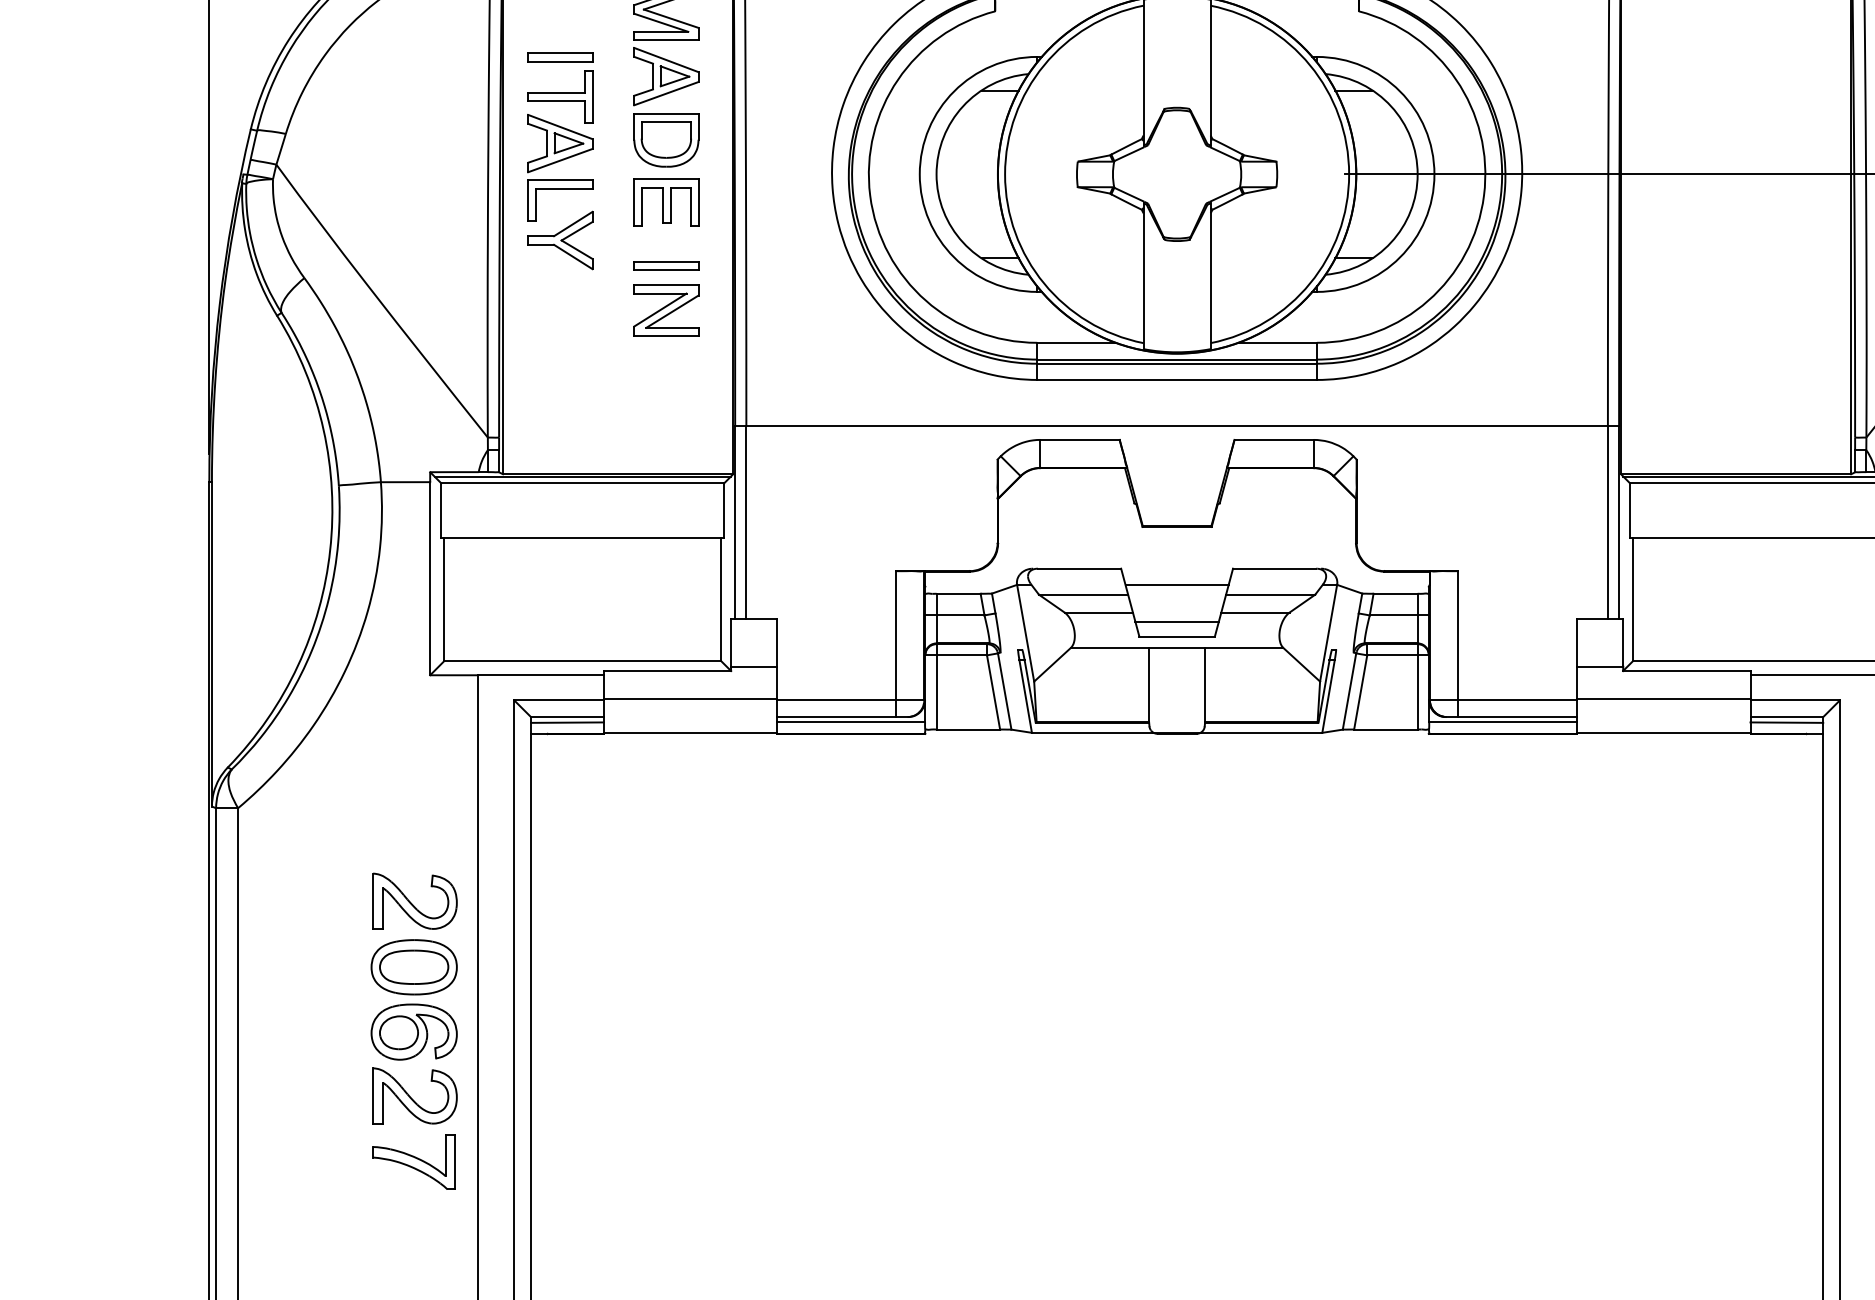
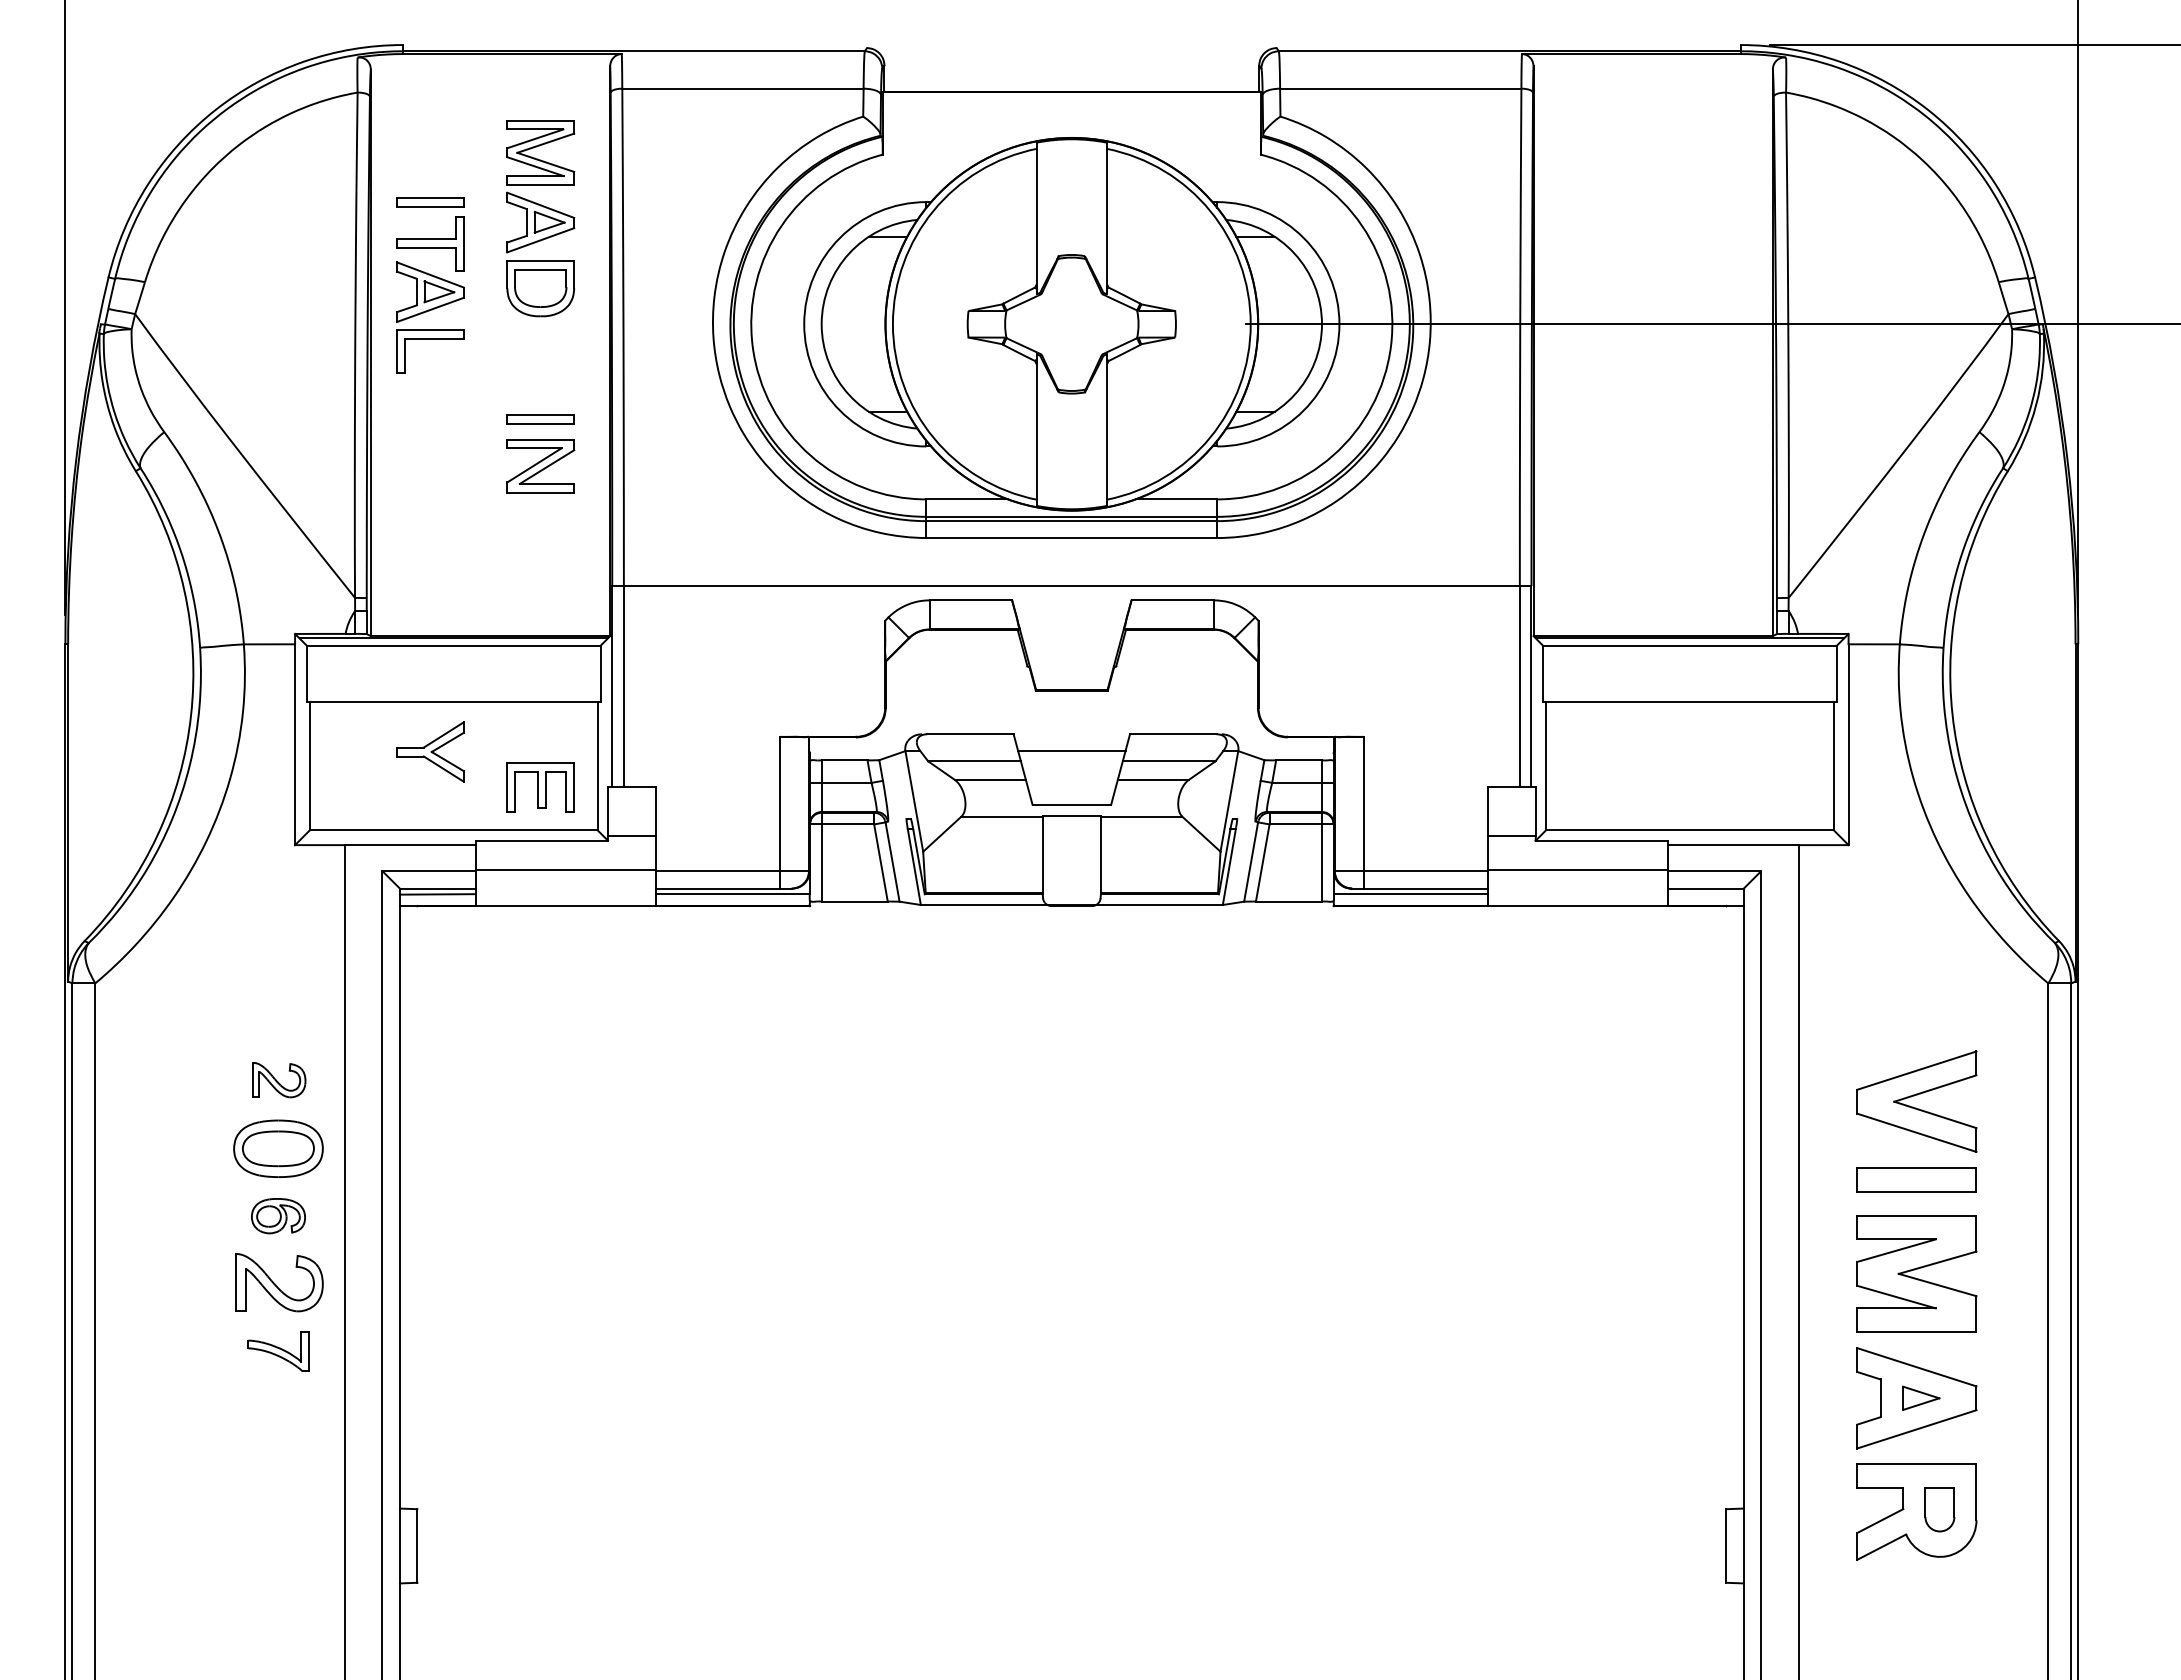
part: (666, 202) -> (540, 787), moved
part: (560, 240) -> (430, 751), moved
line: (1176, 621) -> (1071, 789), removed
line: (1786, 722) -> (1705, 894), removed
part: (415, 900) -> (279, 1079), size x0.6
part: (414, 1031) -> (278, 1215), size x0.6
part: (414, 1162) -> (278, 1351), size x0.7

